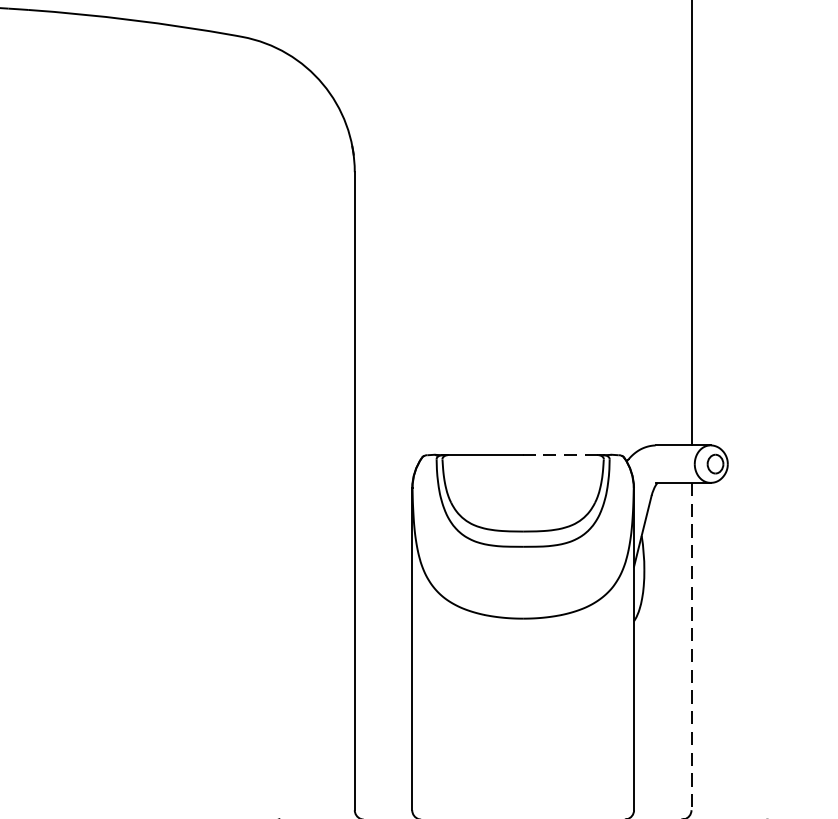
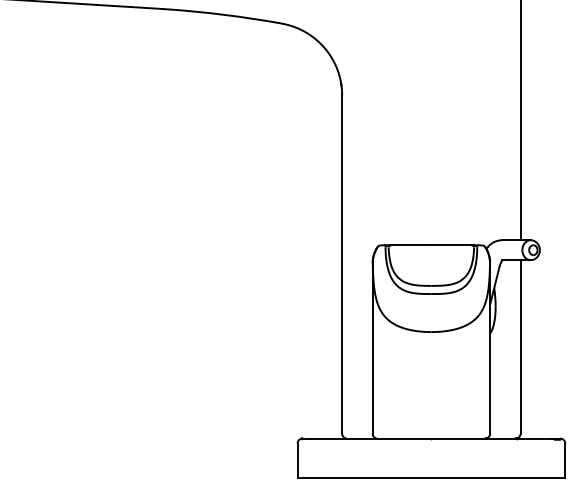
line: (561, 455) -> (451, 245), dashed -> solid
line: (691, 645) -> (520, 346), dashed -> solid

